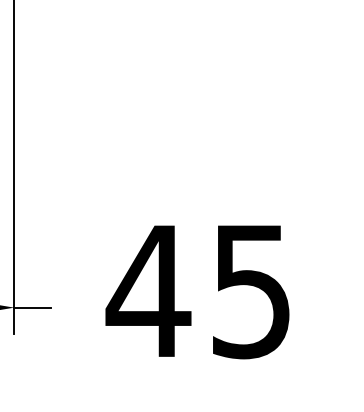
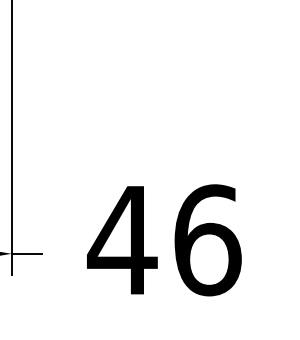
text: (251, 291) -> (207, 240), 45 -> 46

